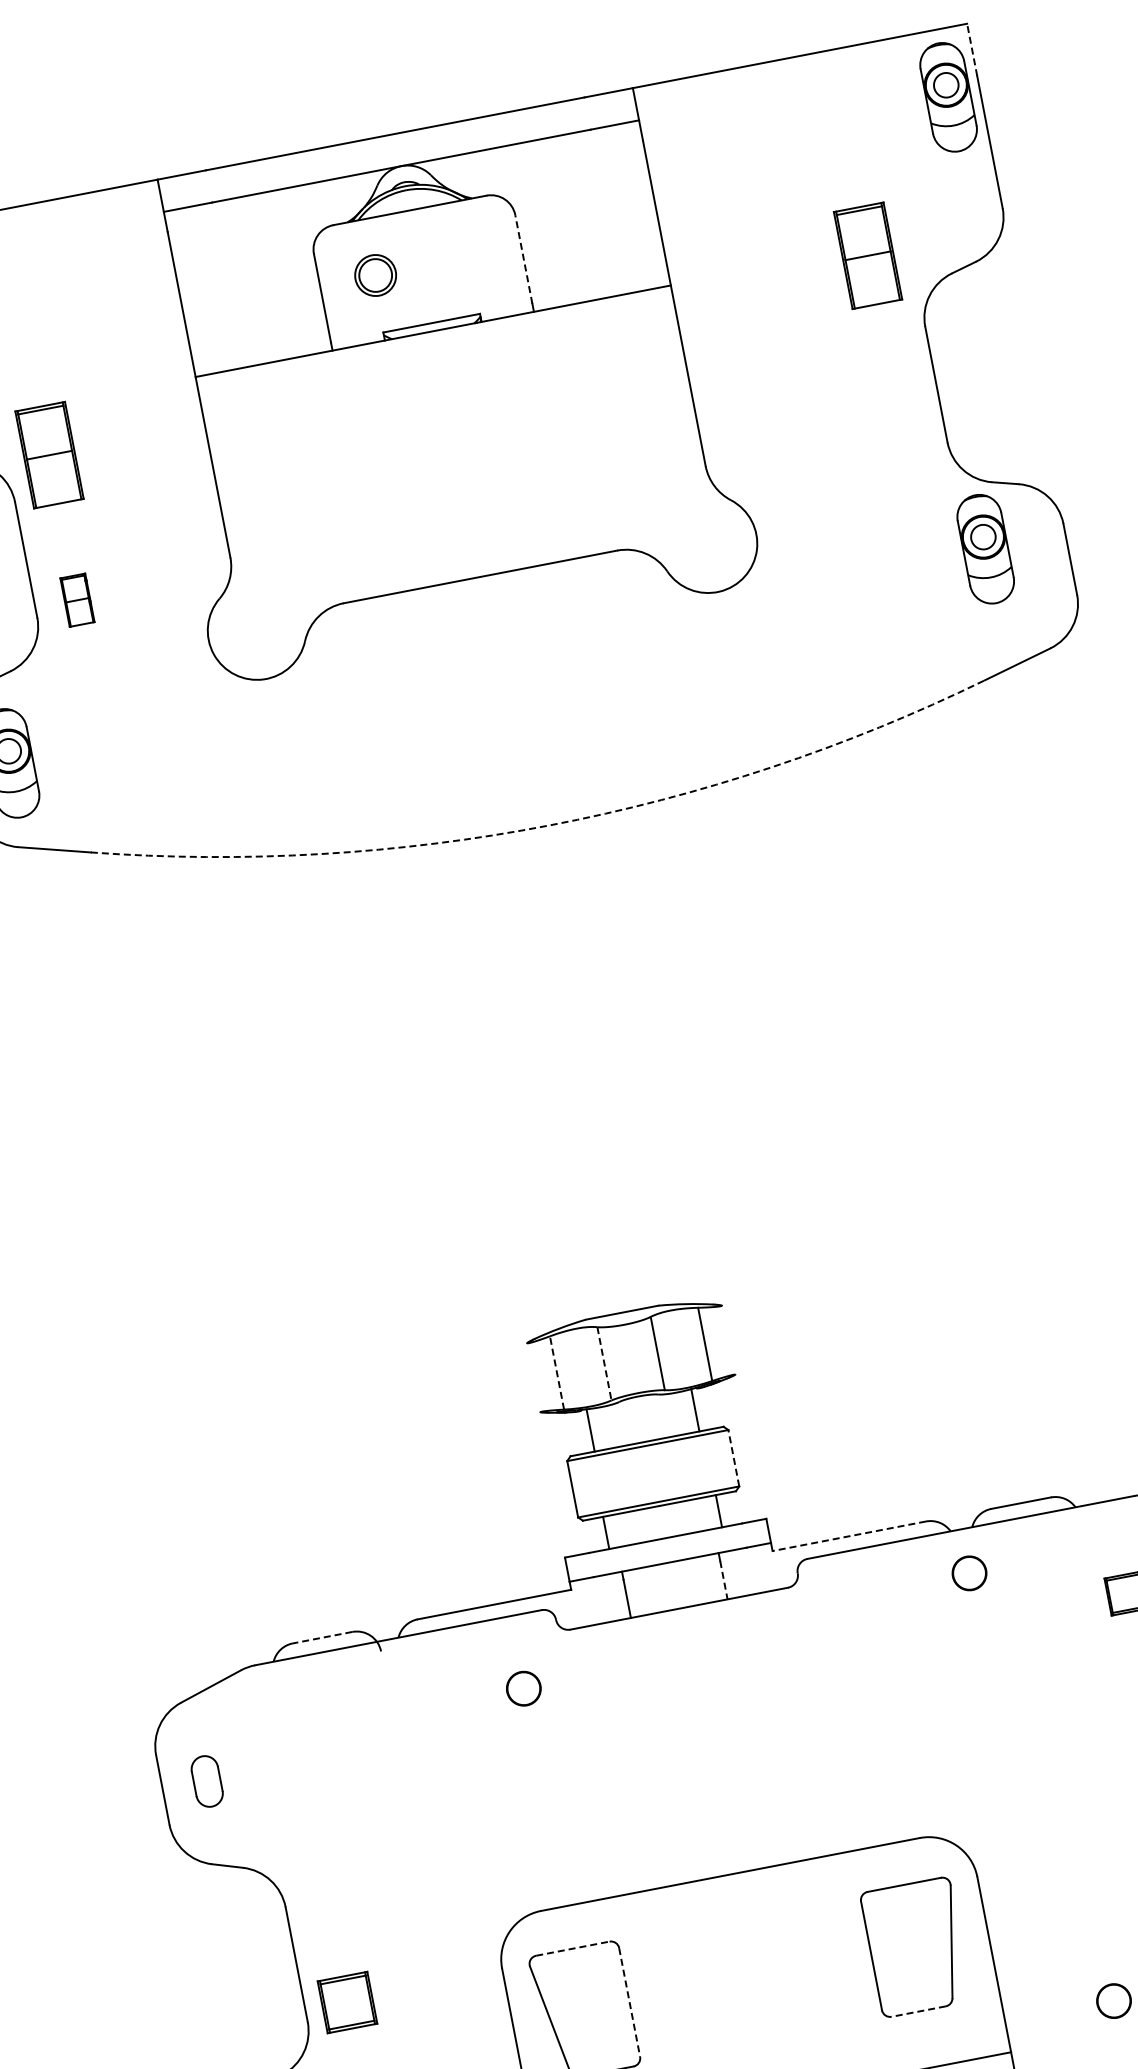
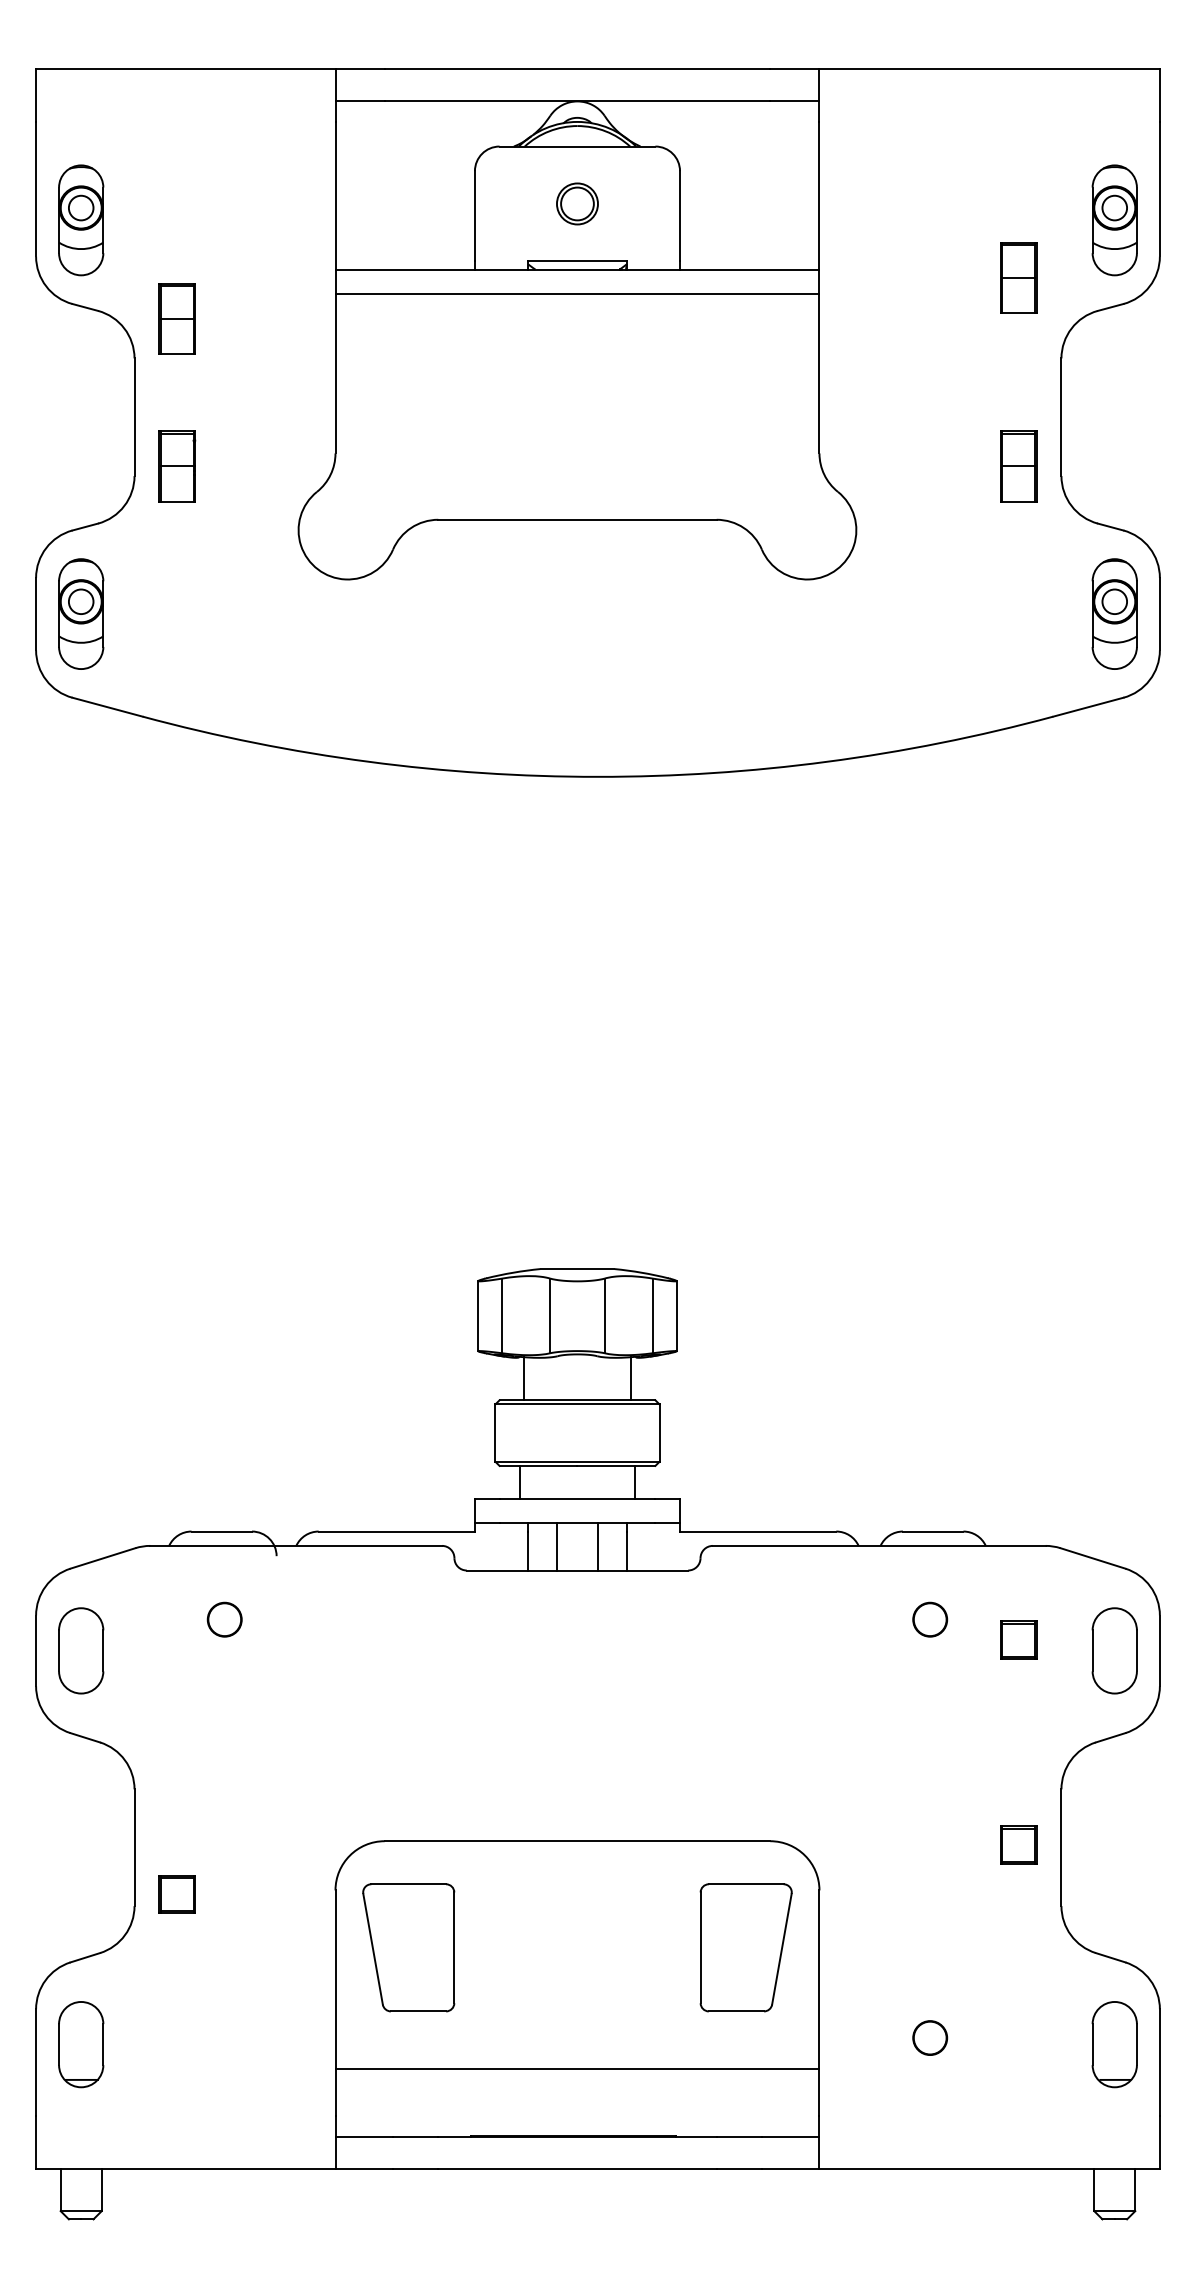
line: (971, 50) -> (1159, 95), dashed -> solid
part: (948, 97) -> (1114, 220), moved
part: (867, 255) -> (1018, 277), size x0.71
line: (524, 258) -> (680, 215), dashed -> solid
part: (375, 275) -> (577, 203), moved
line: (437, 355) -> (577, 294), added
part: (903, 441) -> (1018, 466), added
part: (48, 455) -> (176, 318), size x0.71
part: (985, 548) -> (1114, 613), moved
part: (77, 600) -> (177, 466), size x1.43
arc: (548, 825) -> (597, 776), dashed -> solid
line: (728, 1340) -> (676, 1316), added
line: (604, 1364) -> (550, 1316), dashed -> solid
line: (557, 1372) -> (502, 1315), dashed -> solid
line: (534, 1377) -> (478, 1316), added
line: (733, 1458) -> (659, 1433), dashed -> solid
line: (848, 1536) -> (757, 1531), dashed -> solid
part: (969, 1573) -> (930, 1619), moved
line: (723, 1580) -> (626, 1551), dashed -> solid
line: (694, 1581) -> (597, 1546), added
line: (654, 1589) -> (556, 1546), added
line: (322, 1637) -> (221, 1531), dashed -> solid
part: (523, 1688) -> (224, 1619), moved
part: (207, 1781) -> (81, 1650), size x1.67
line: (573, 1948) -> (409, 1884), dashed -> solid
part: (346, 2002) -> (176, 1894), size x0.71
line: (629, 2003) -> (454, 1948), dashed -> solid
line: (918, 2011) -> (736, 2011), dashed -> solid

